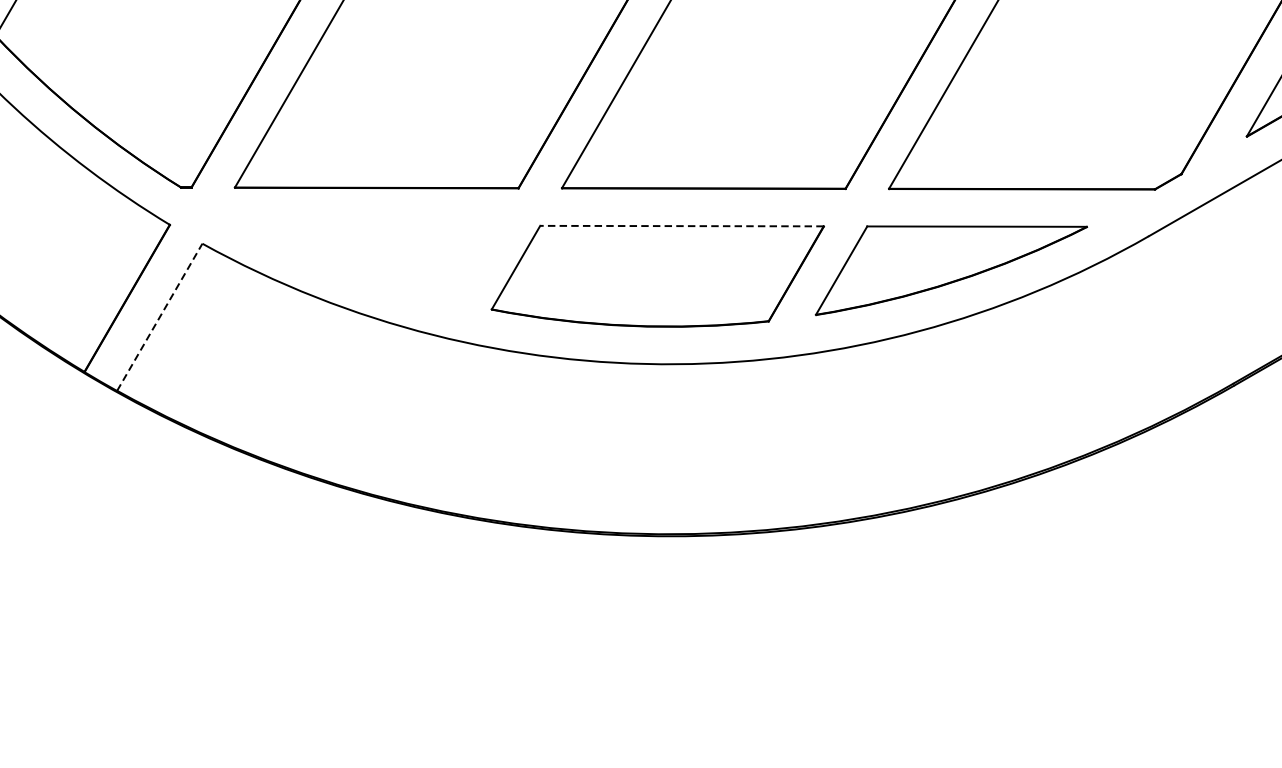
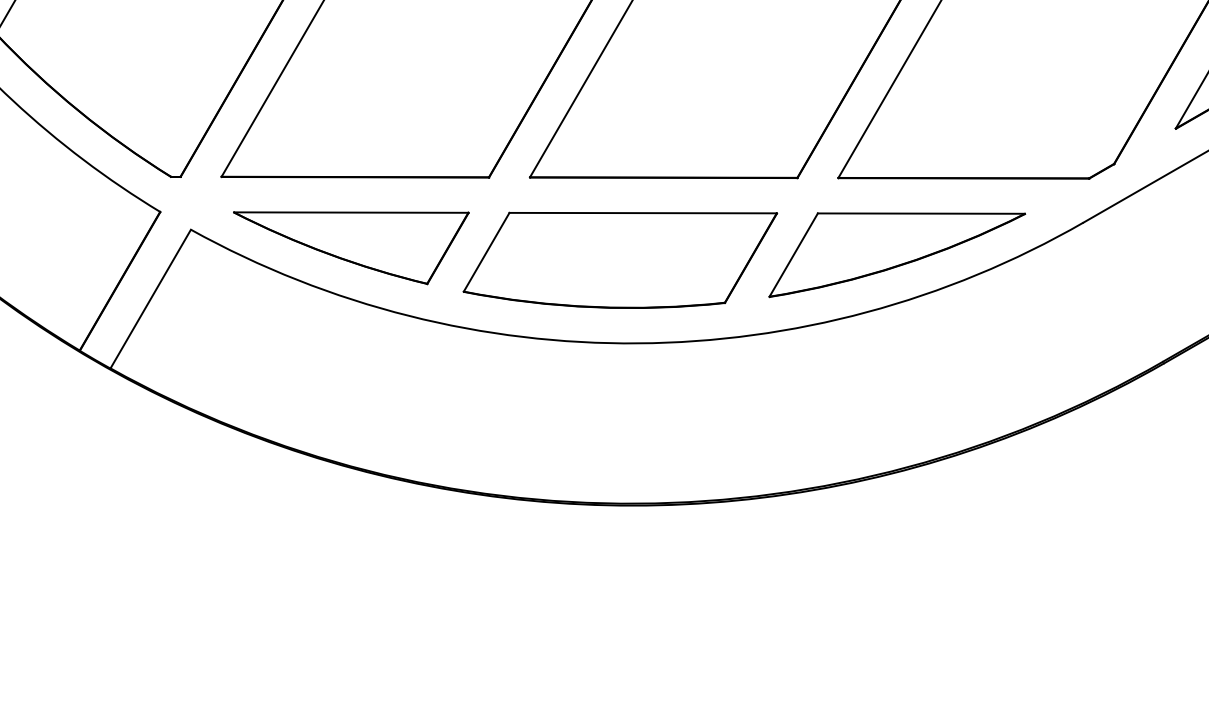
line: (682, 226) -> (643, 213), dashed -> solid
part: (372, 263) -> (351, 248), added
line: (160, 316) -> (151, 298), dashed -> solid

